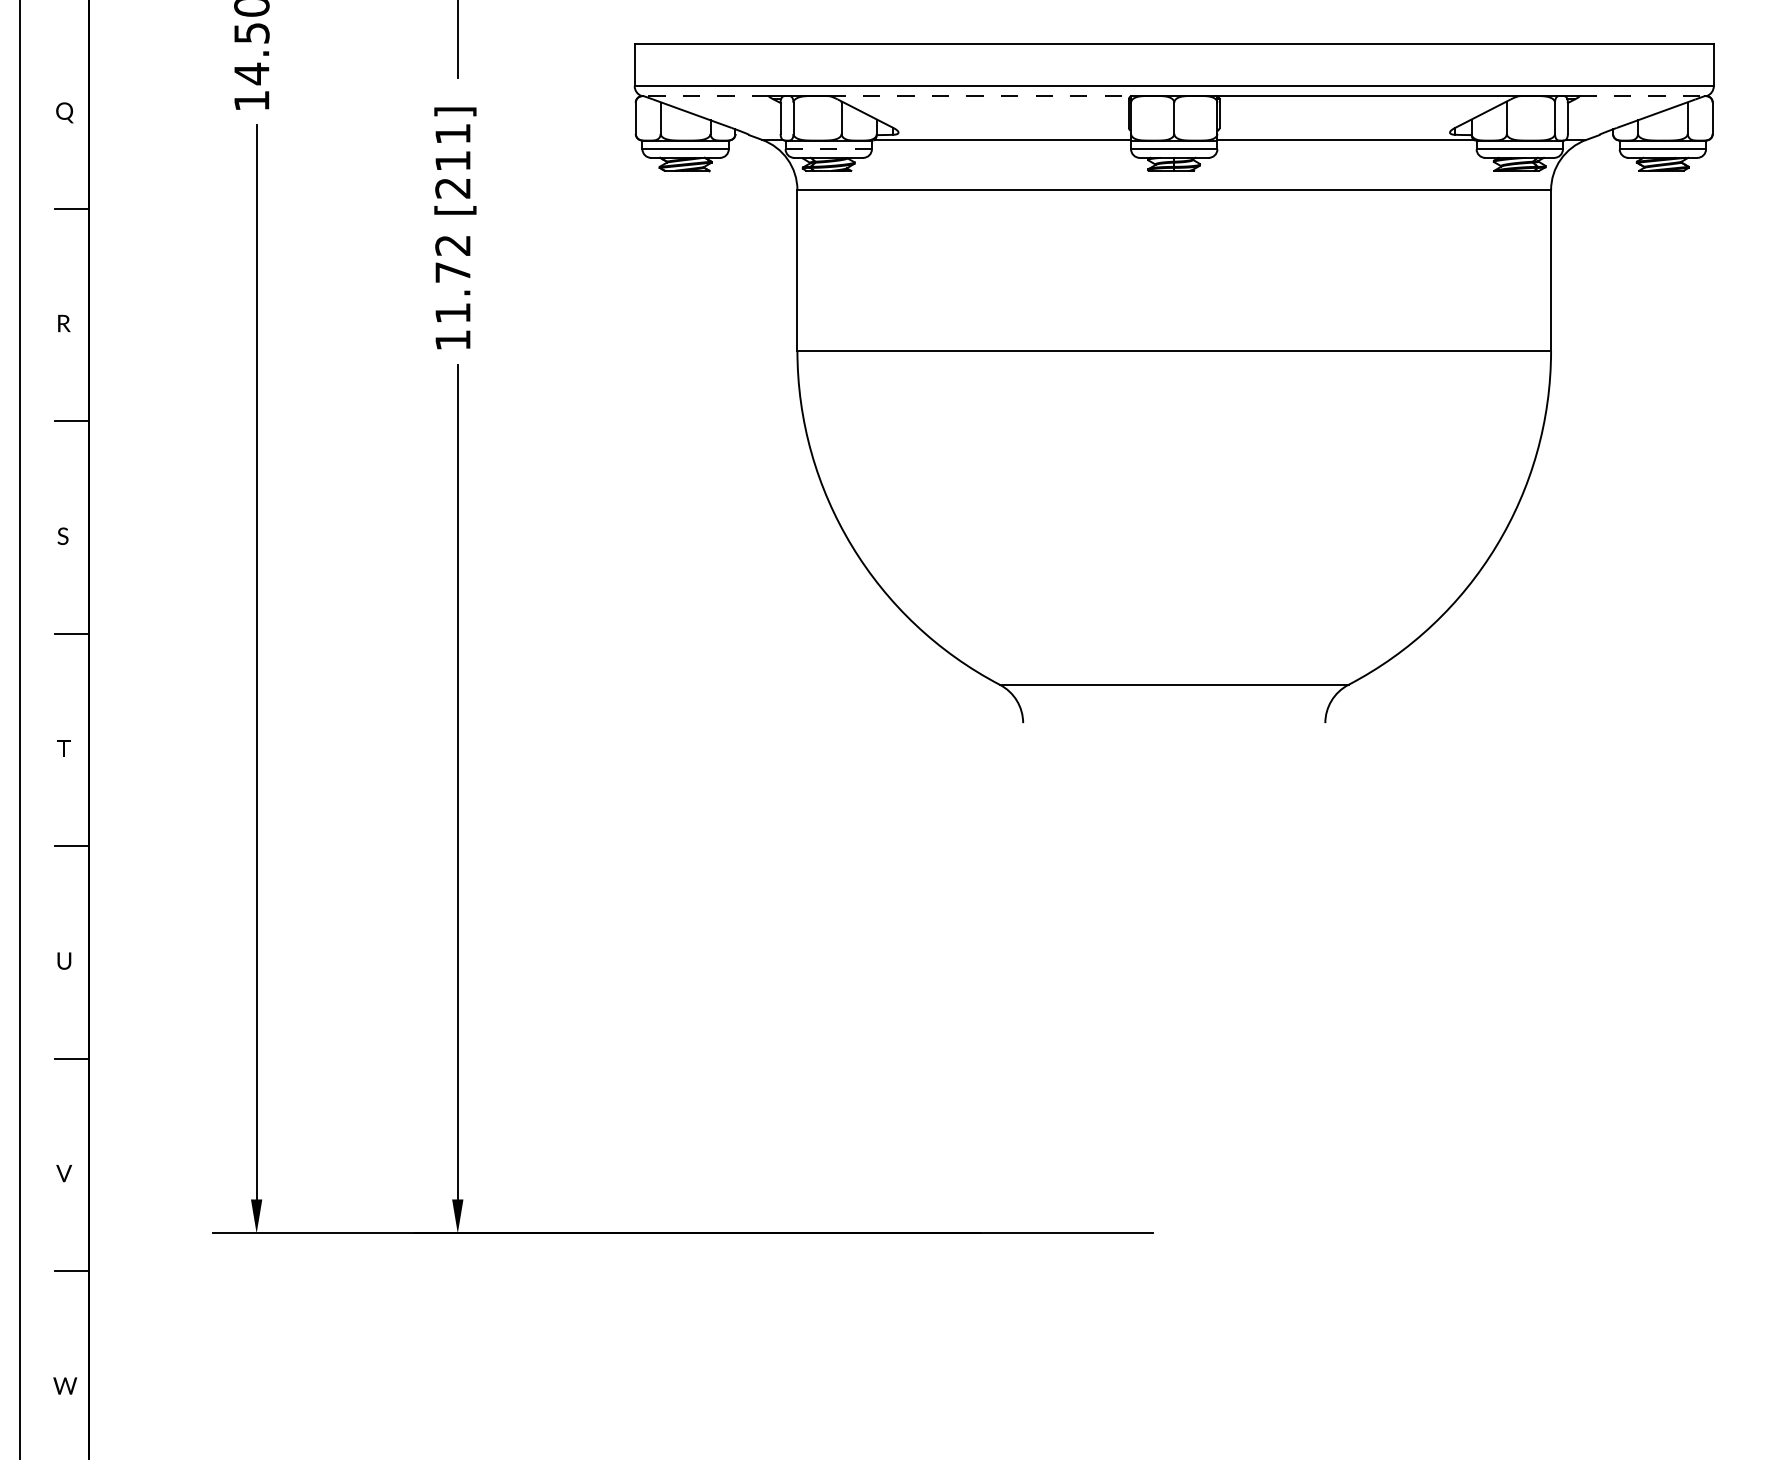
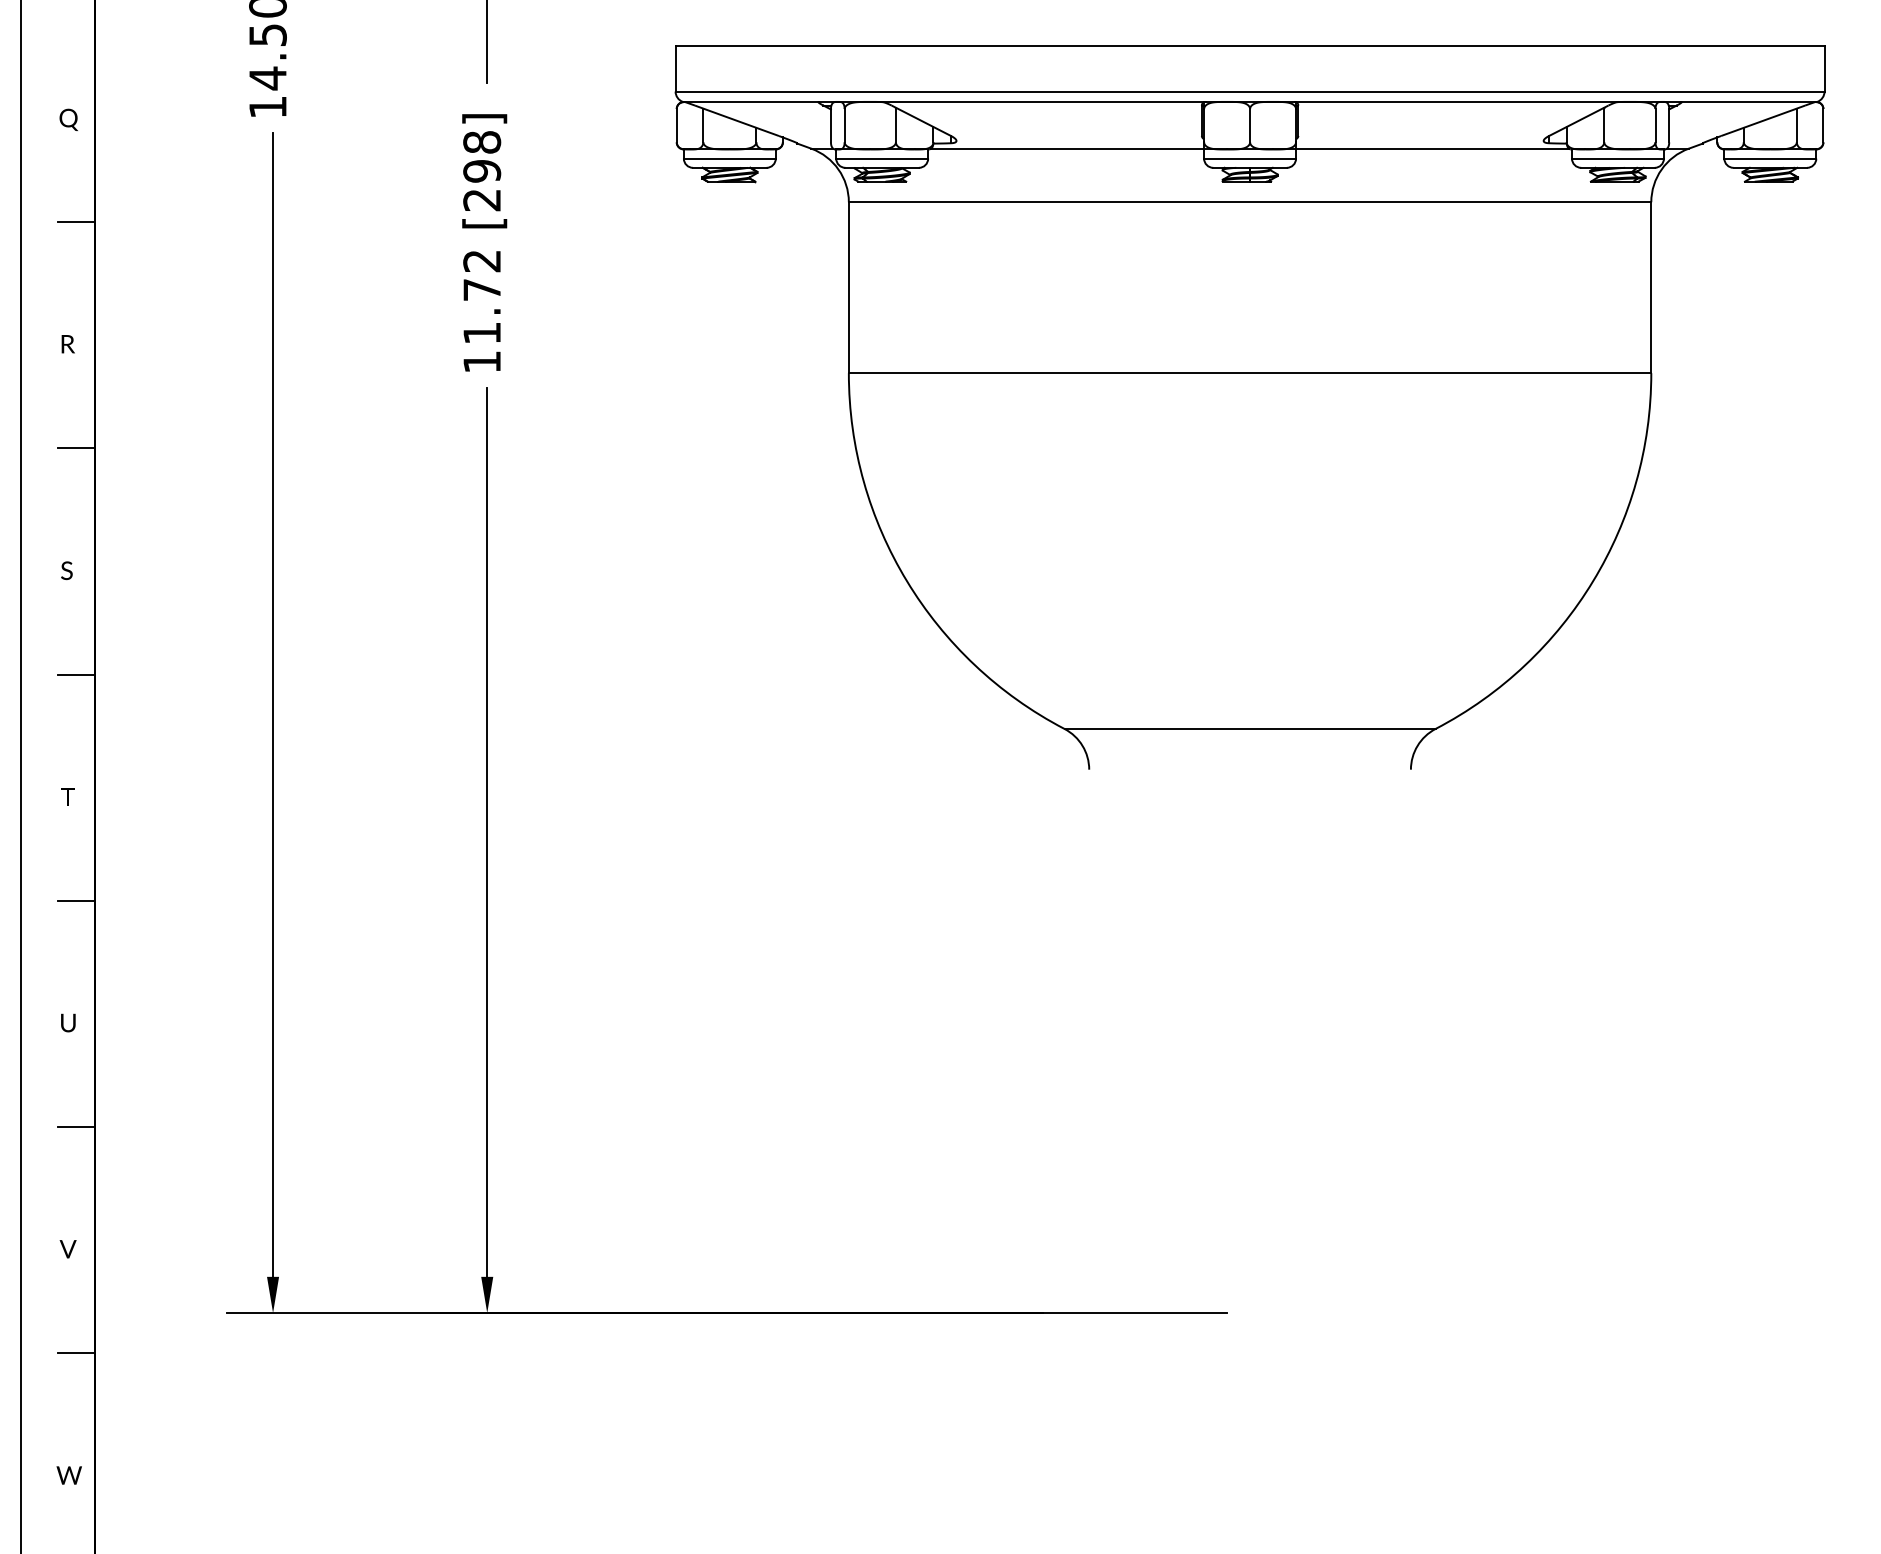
line: (705, 95) -> (751, 101), dashed -> solid
line: (980, 95) -> (1043, 101), dashed -> solid
line: (1643, 95) -> (1749, 101), dashed -> solid
text: (453, 147) -> (482, 156), [211] -> [298]
line: (829, 149) -> (882, 158), dashed -> solid

